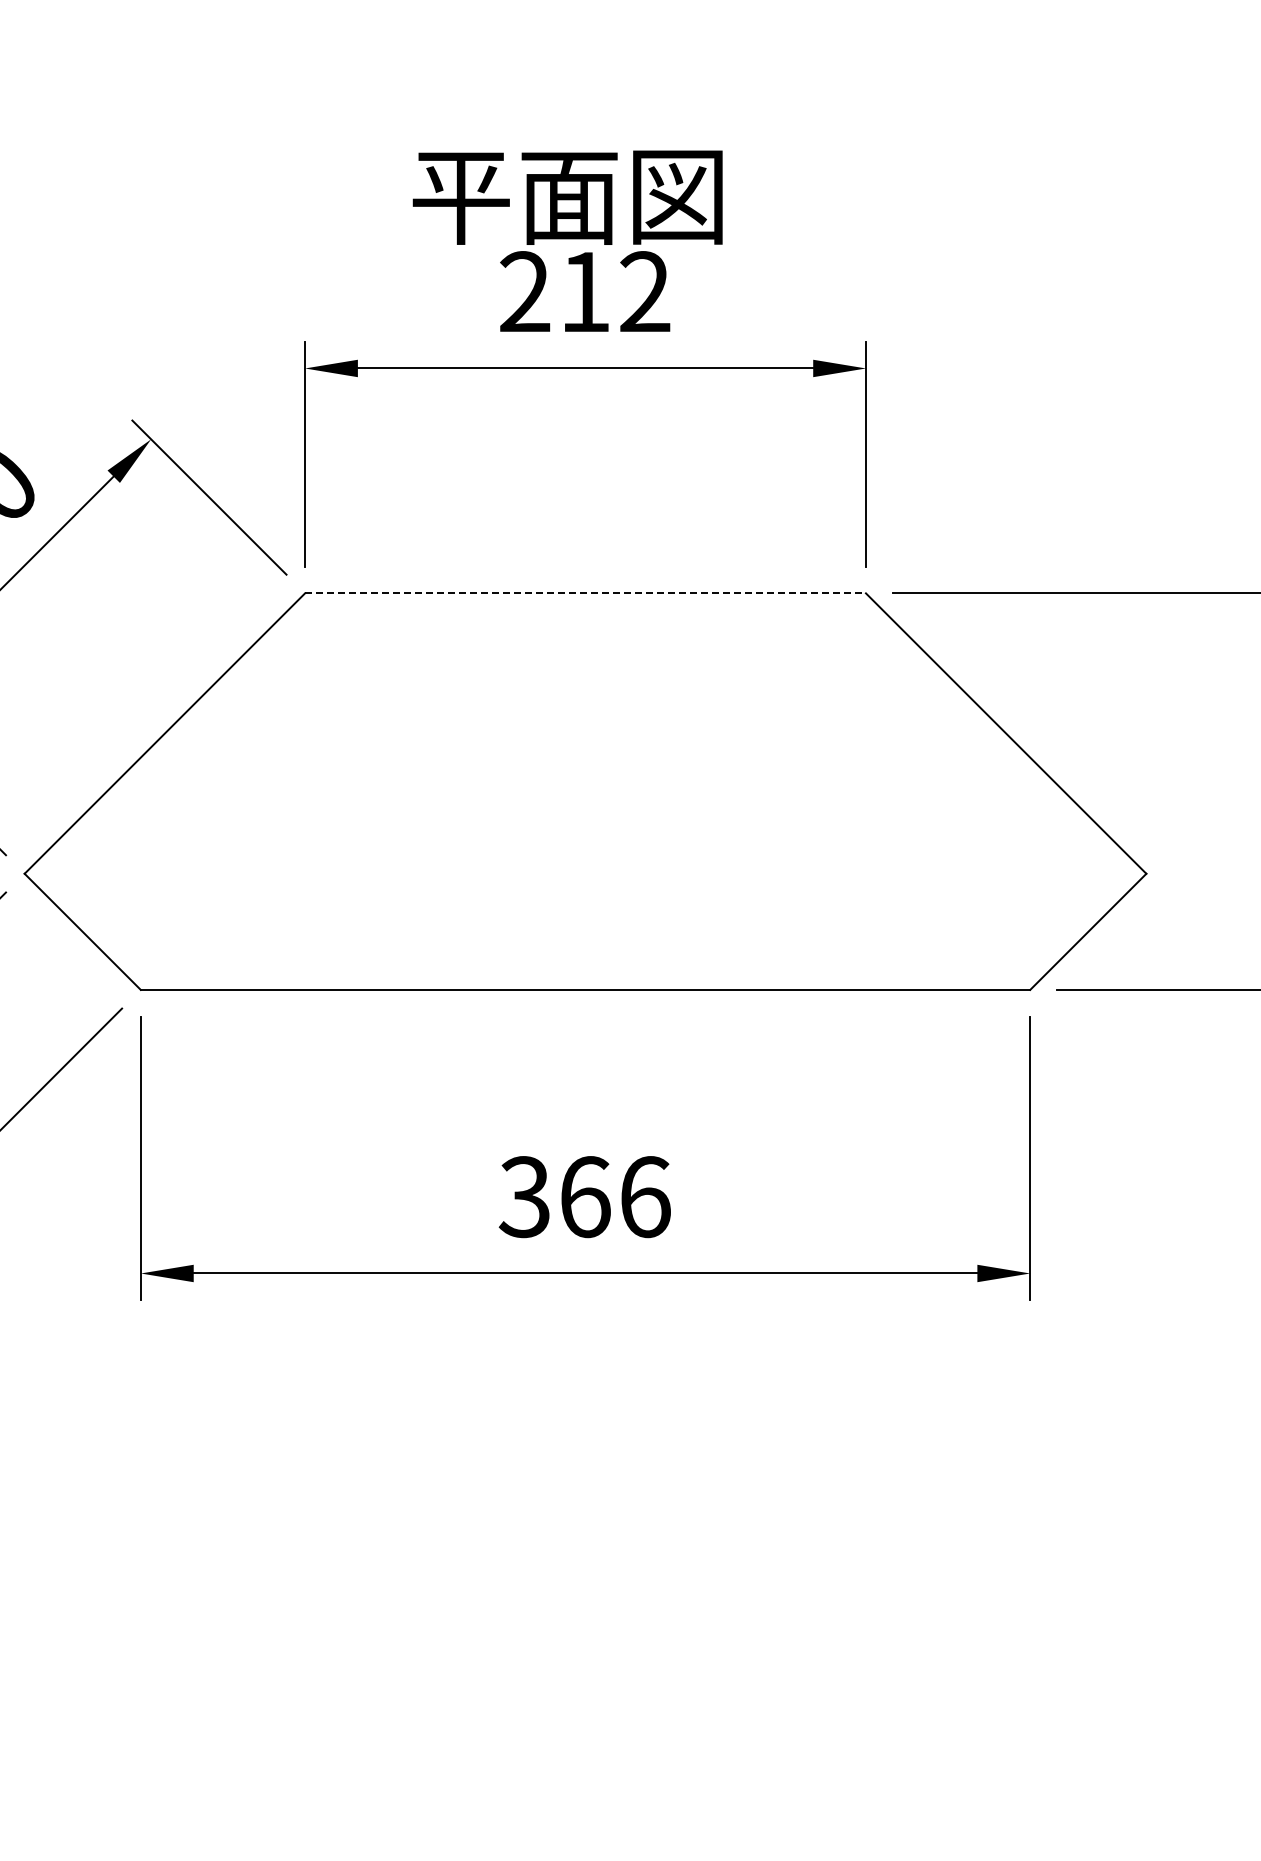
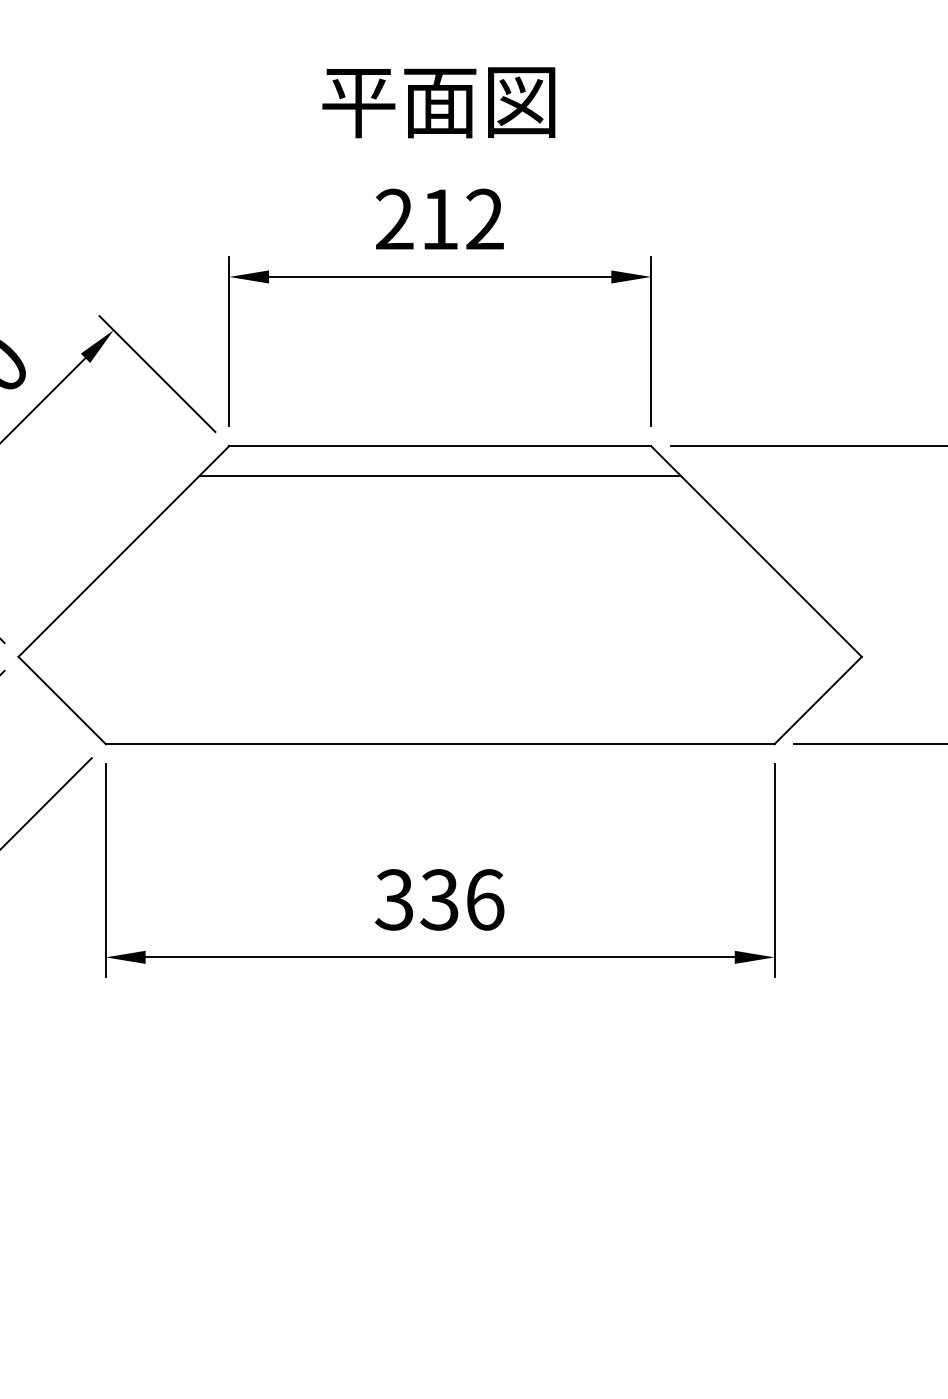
text: (567, 197) -> (438, 102), moved
line: (586, 593) -> (440, 446), dashed -> solid
line: (585, 633) -> (440, 476), added
text: (584, 1197) -> (439, 900), 366 -> 336

